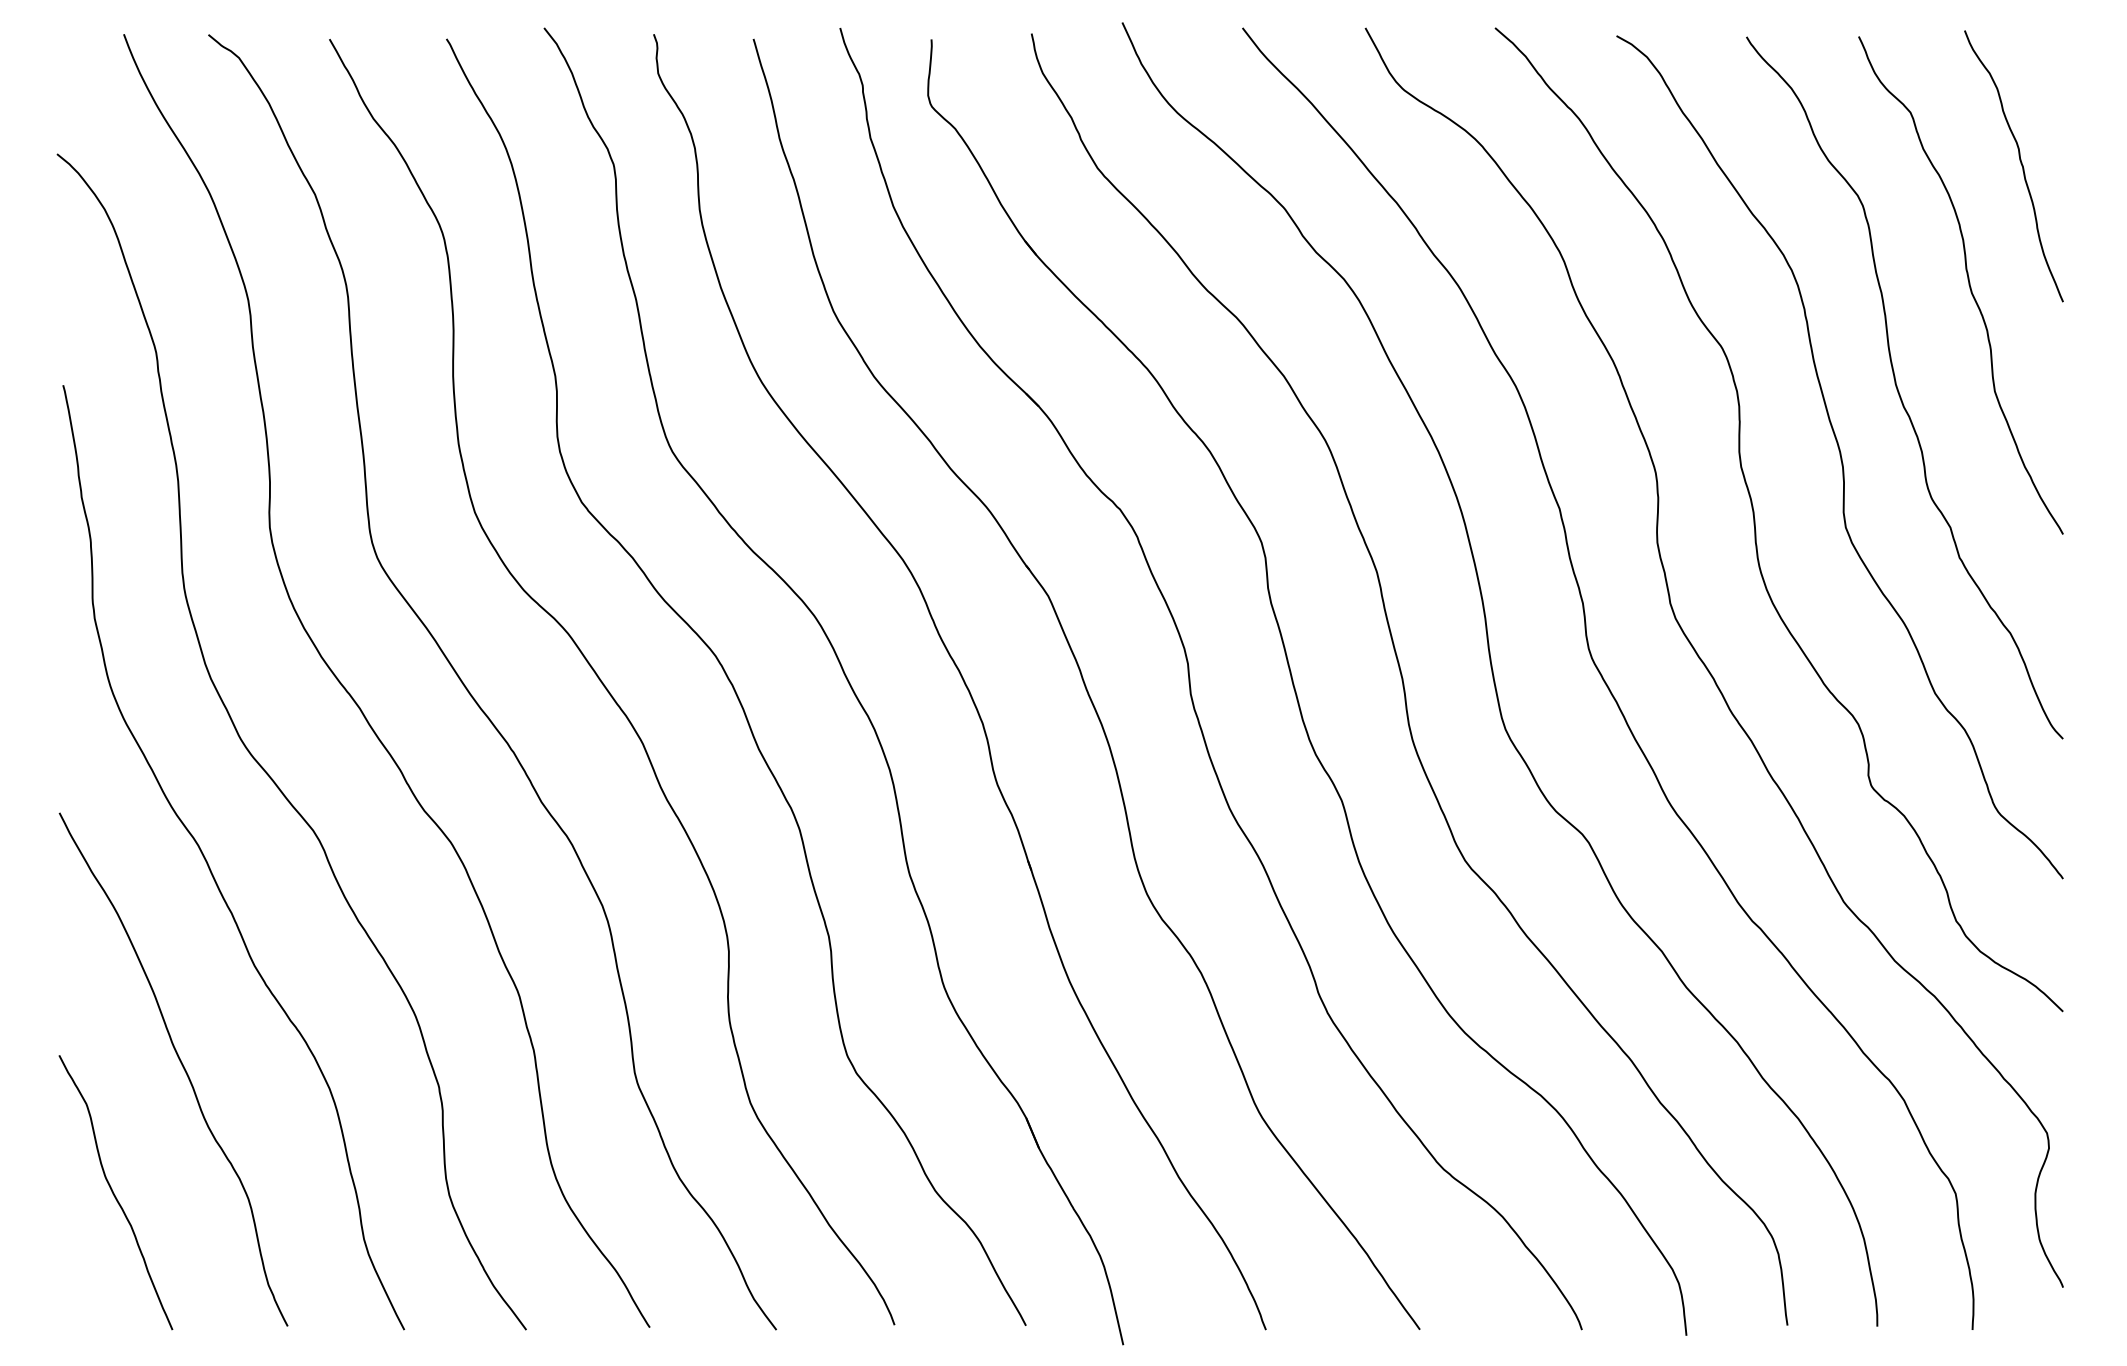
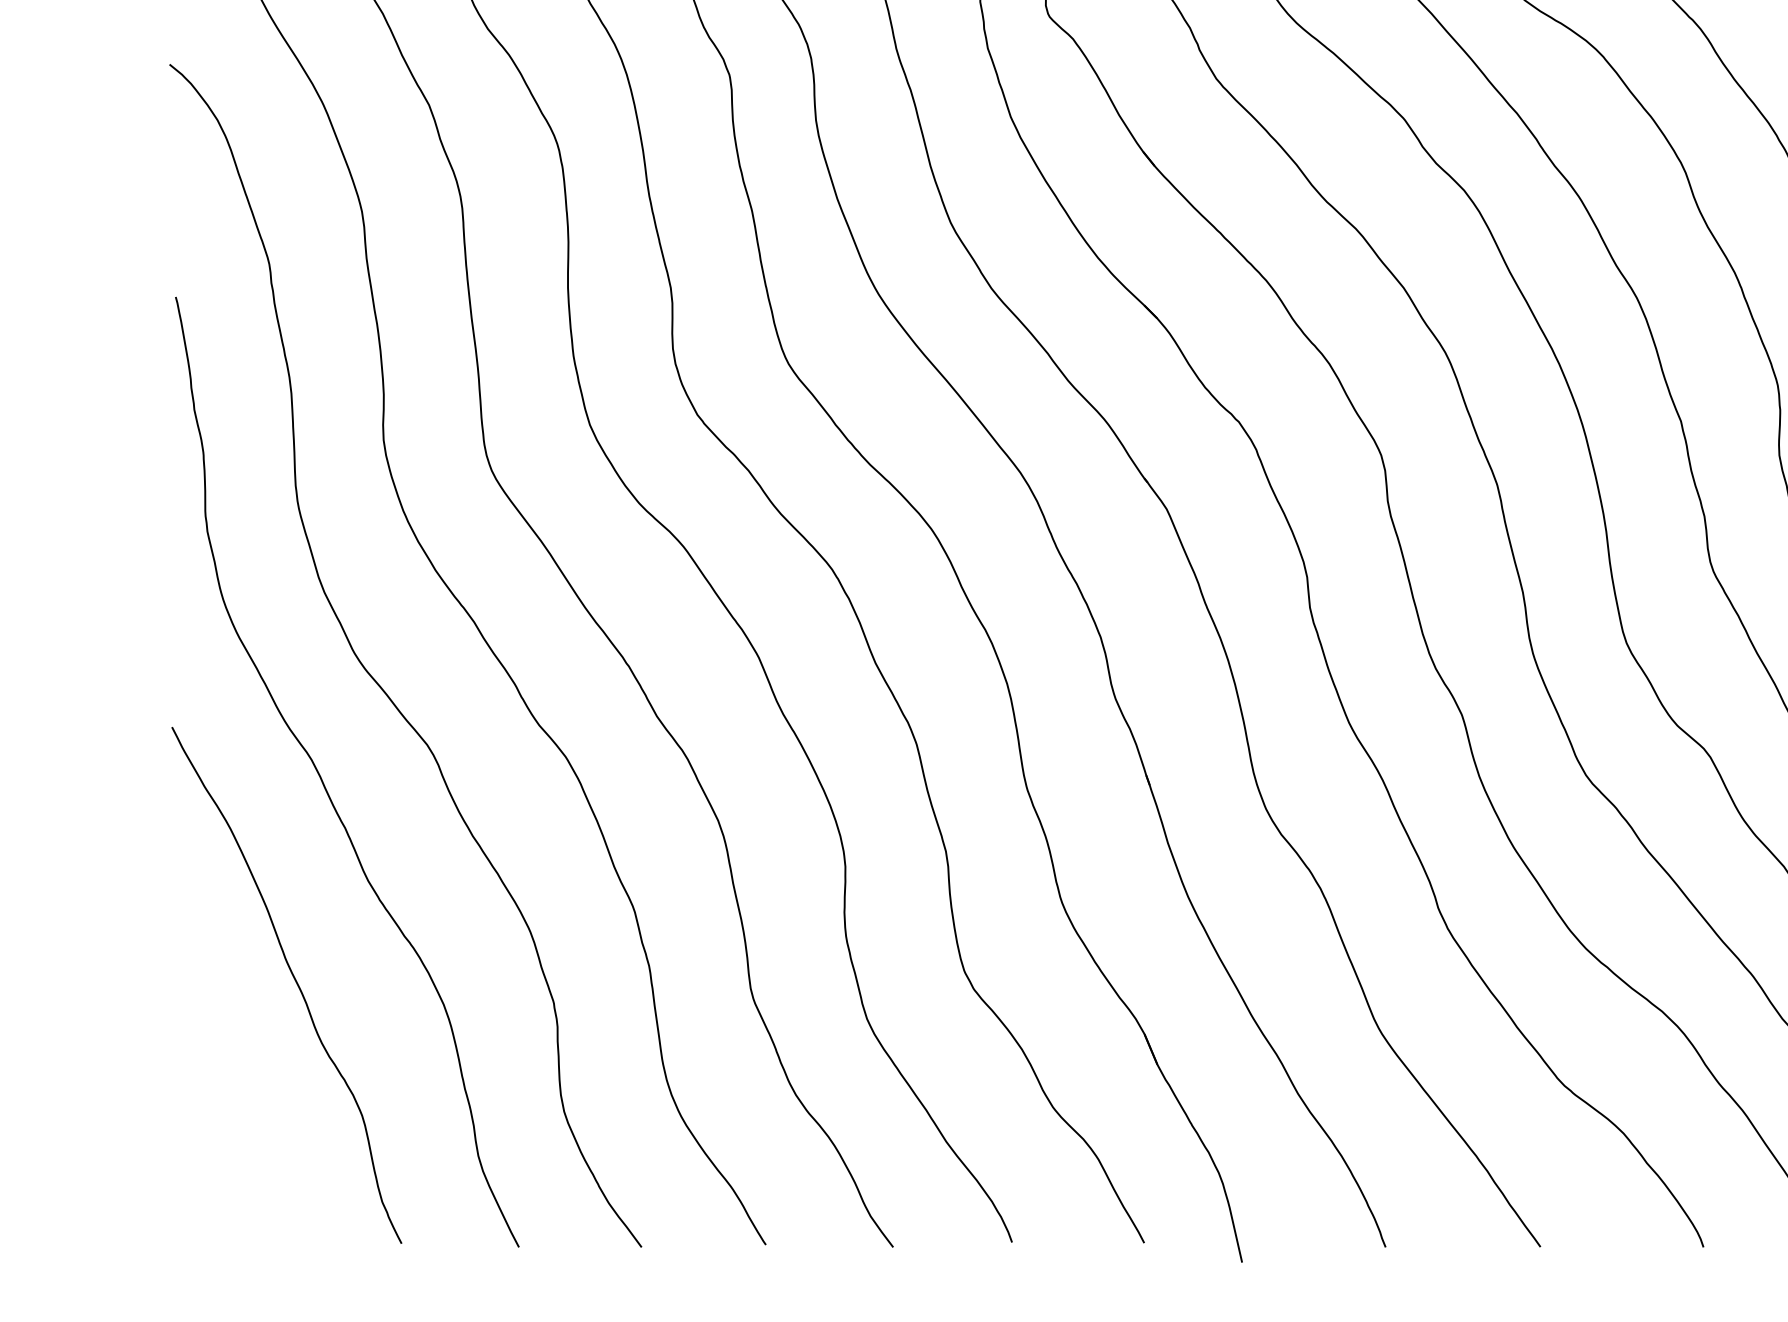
curve: (114, 1193) -> (227, 1110), removed

